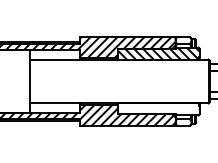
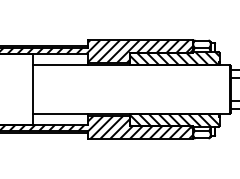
hatch: (158, 109) -> (174, 120), added

